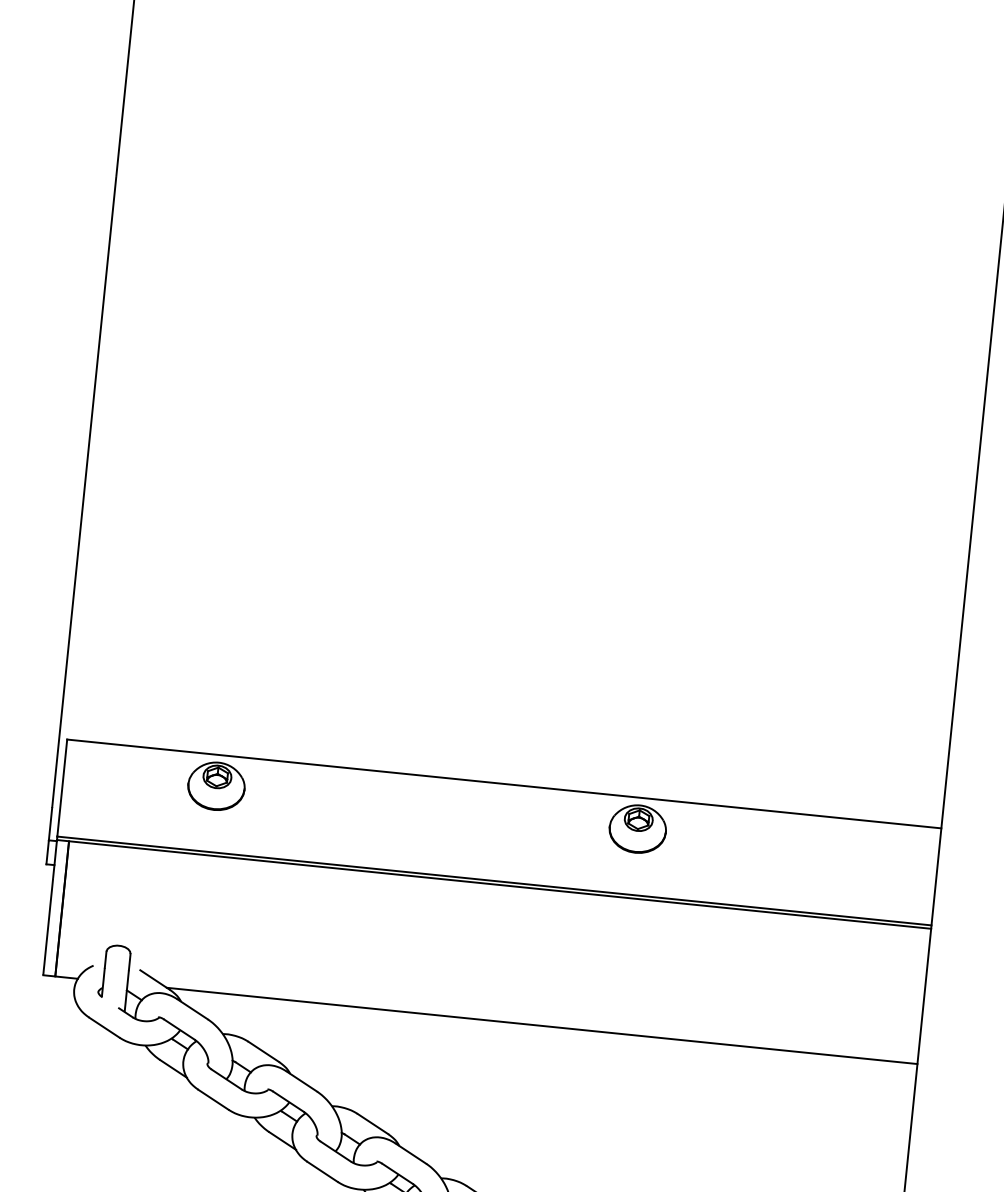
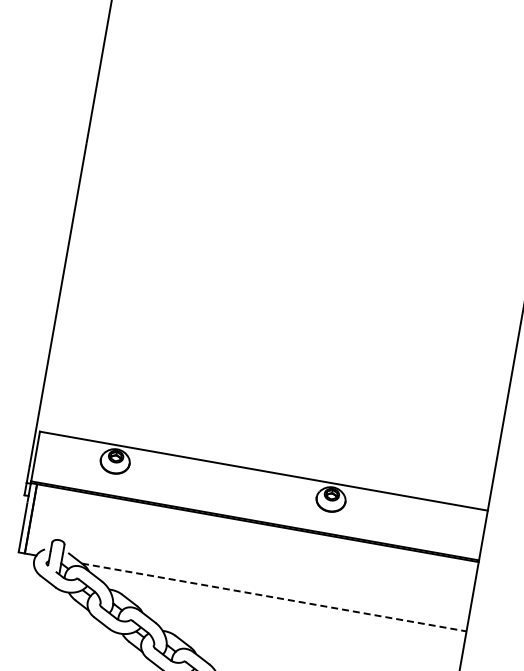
line: (542, 1025) -> (274, 597), solid -> dashed

